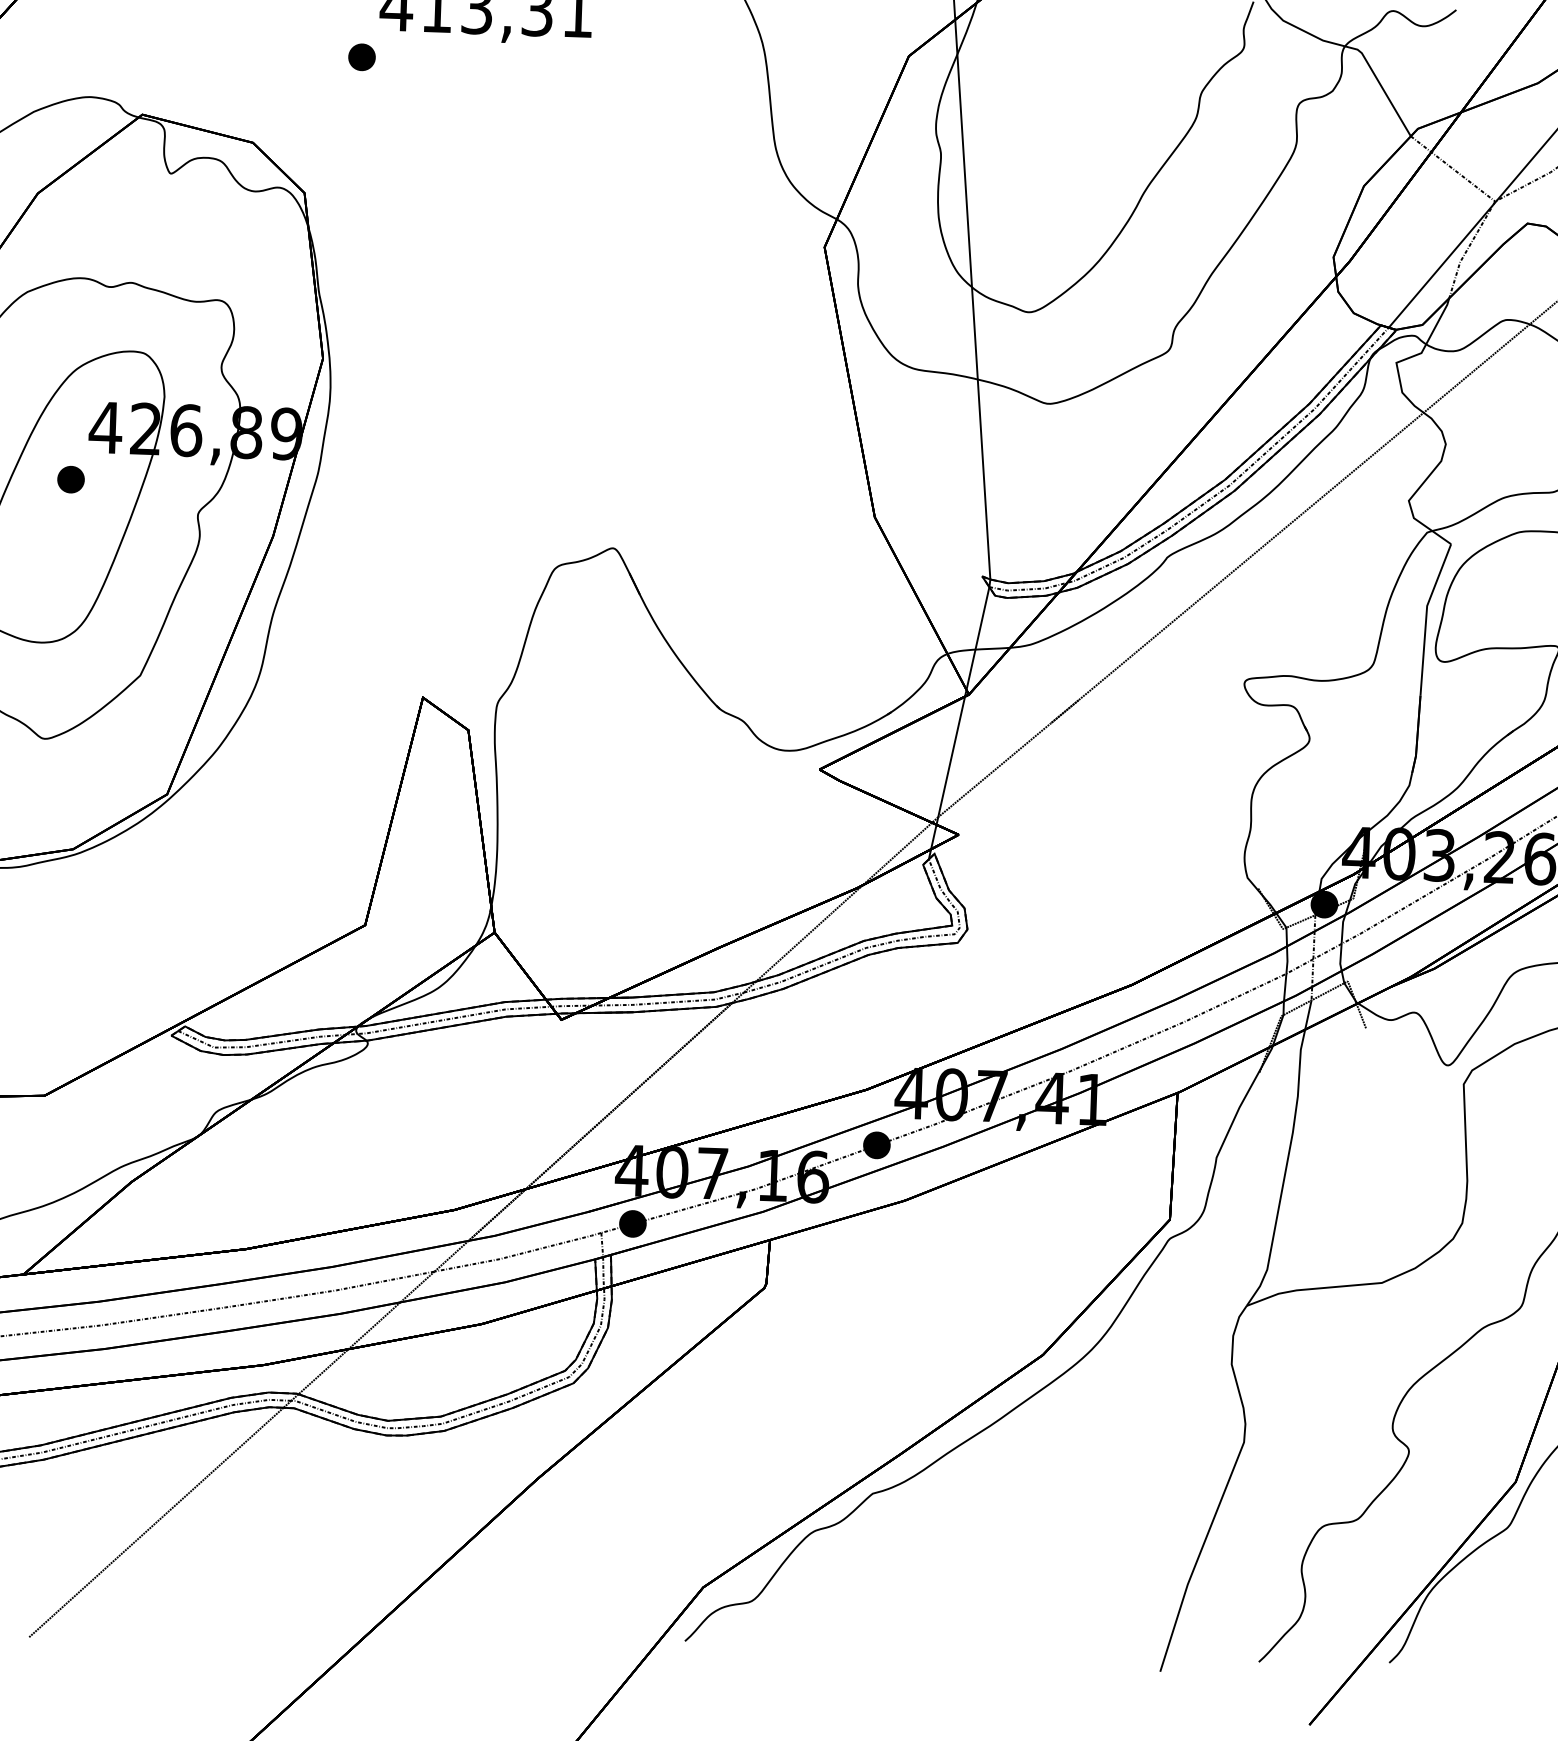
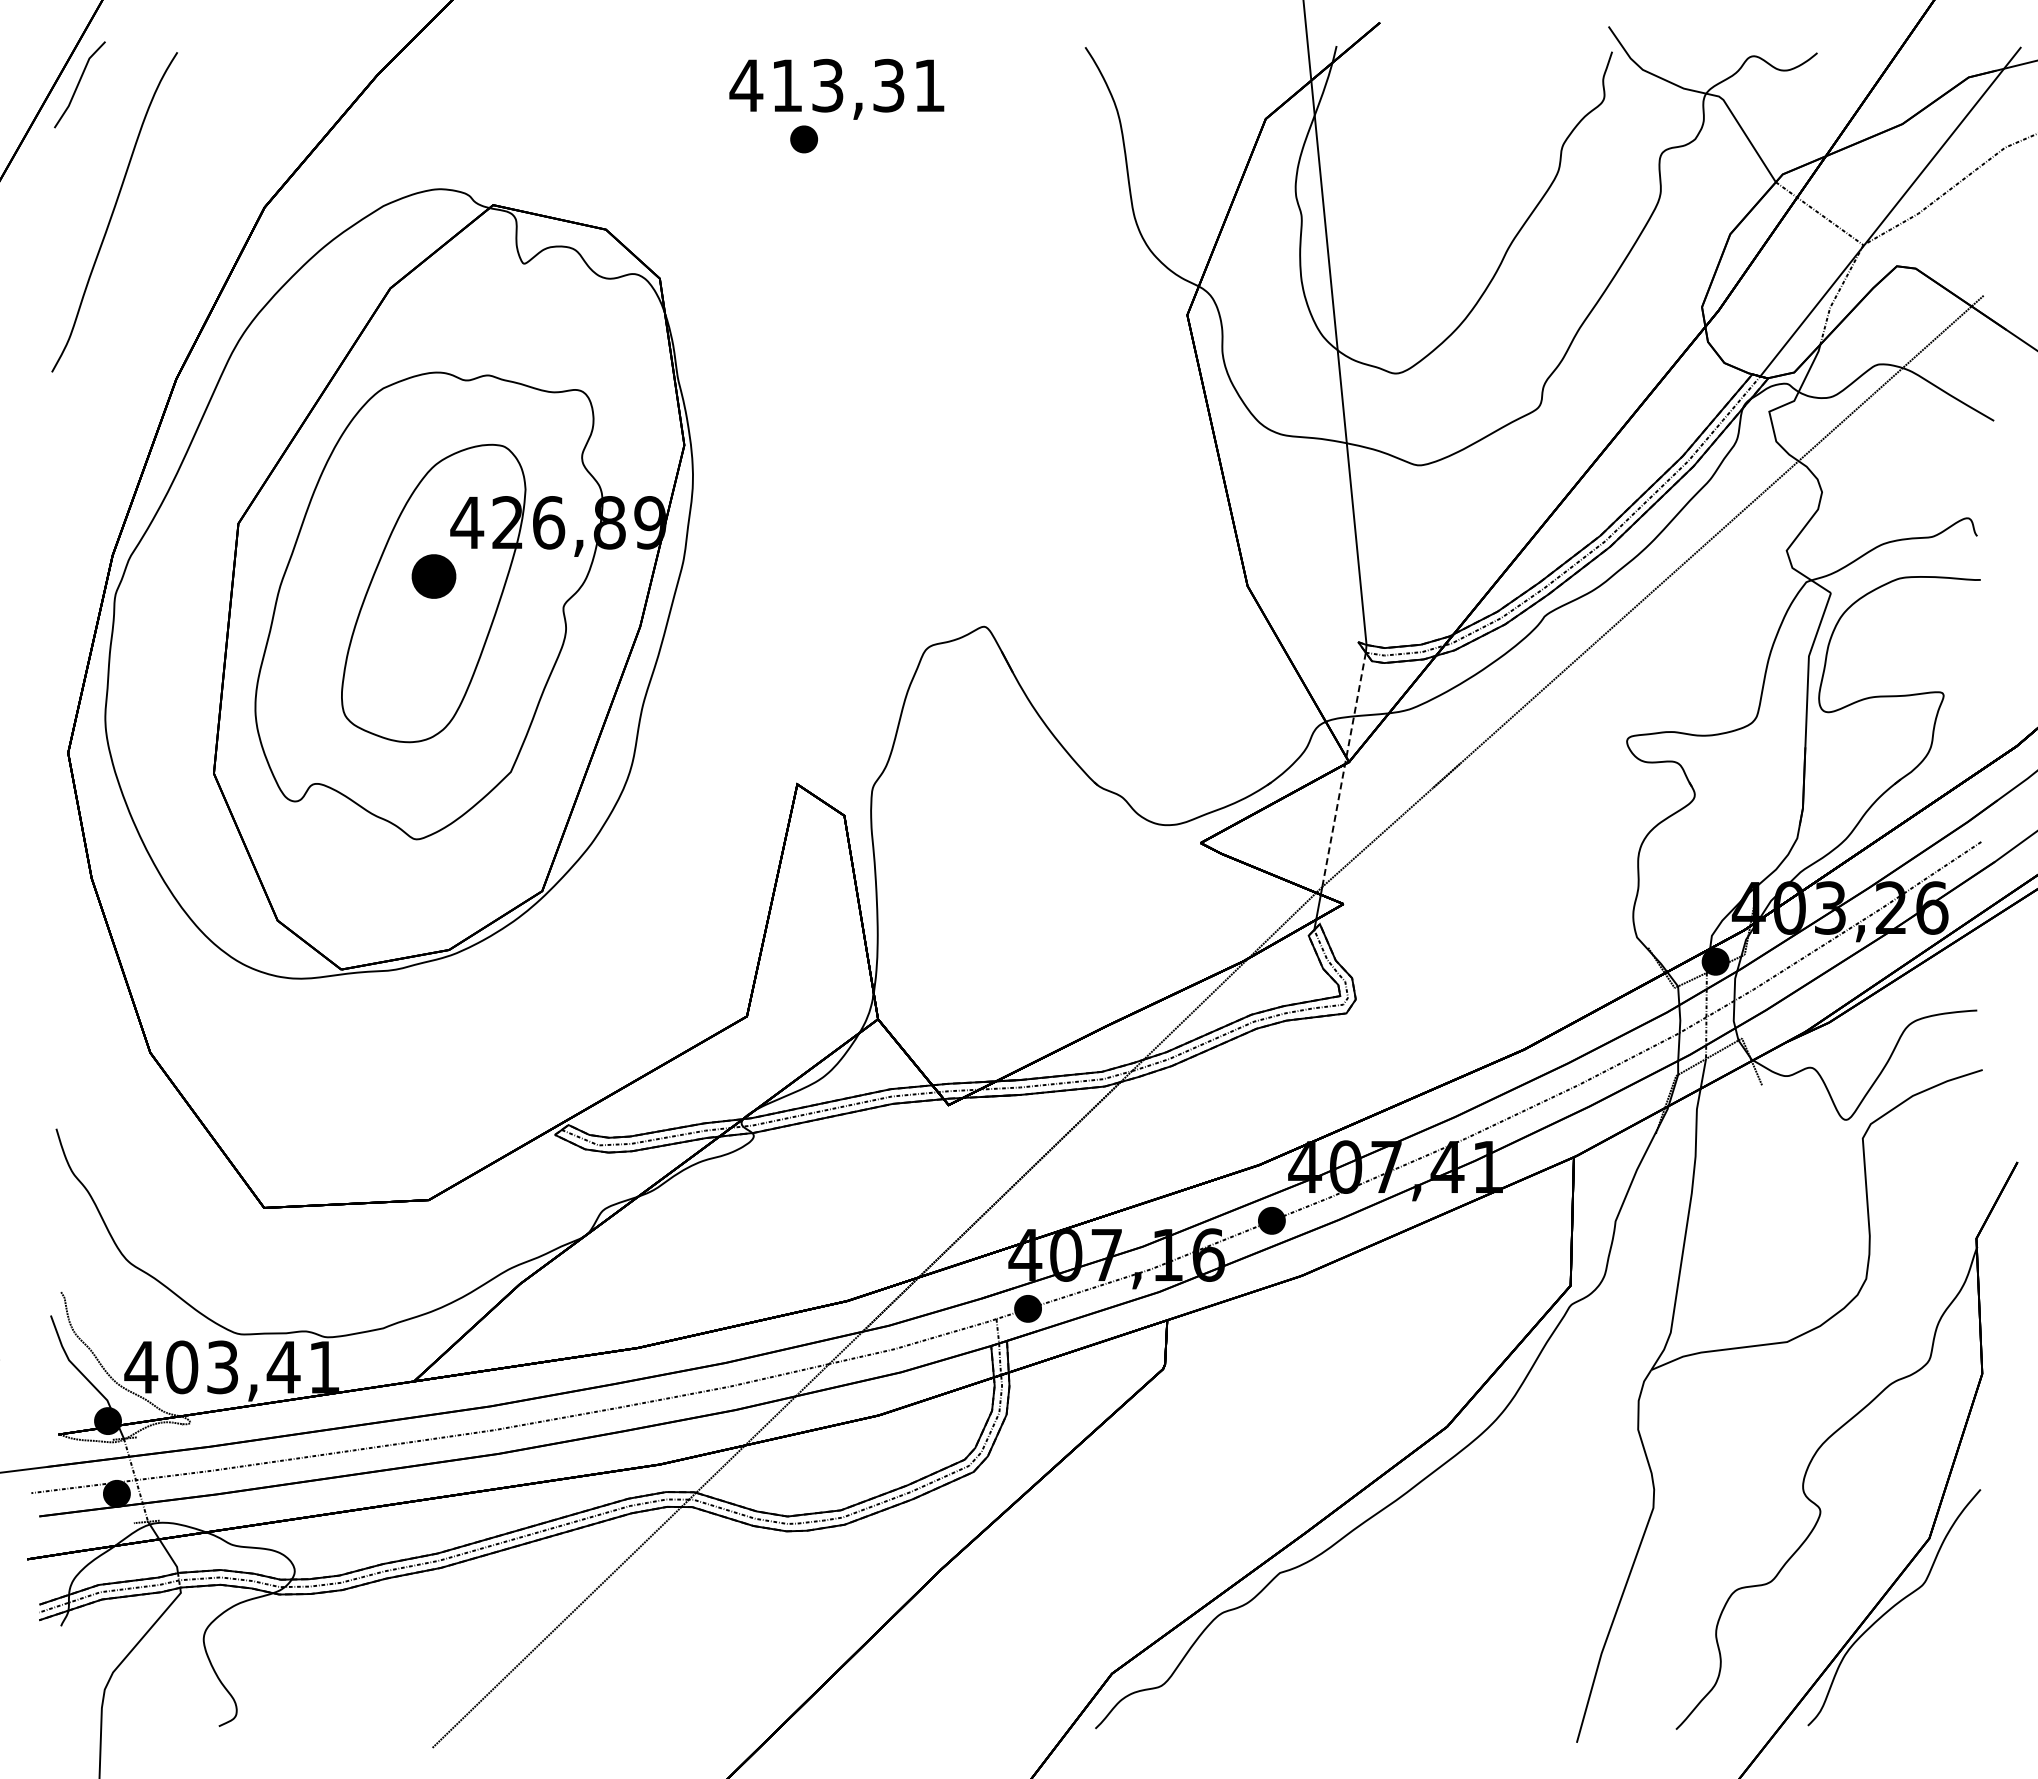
part: (361, 57) -> (803, 139), moved
part: (70, 479) -> (433, 576), size x1.6
line: (963, 702) -> (1343, 770), solid -> dashed

